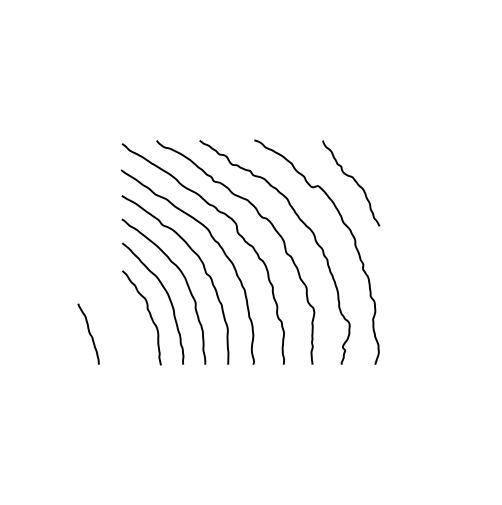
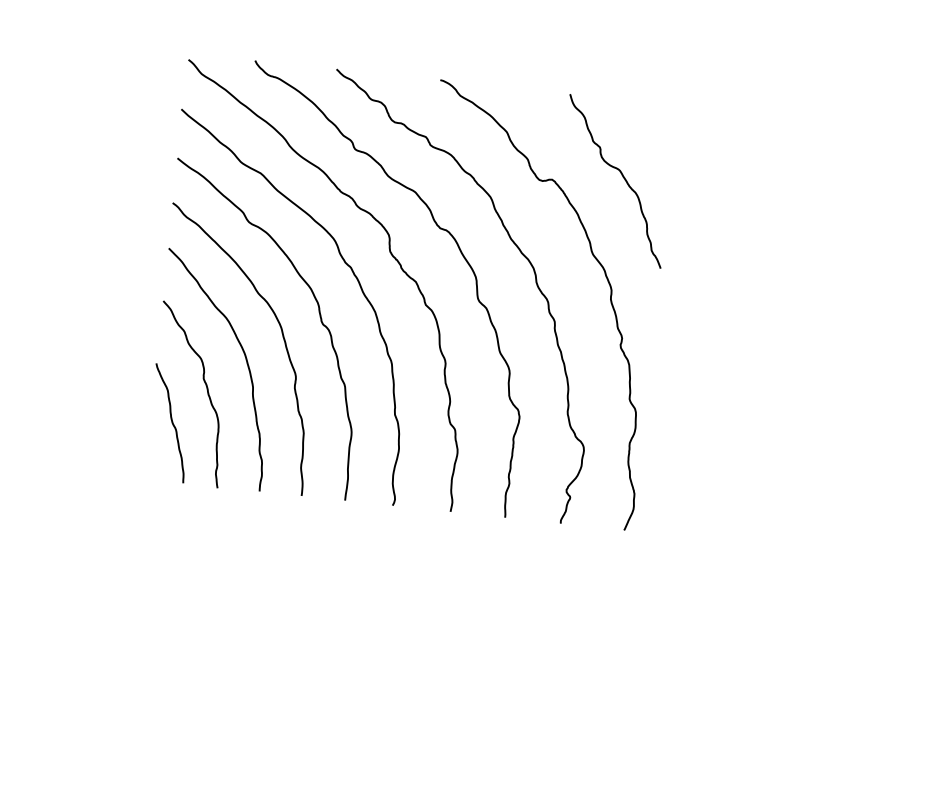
curve: (88, 333) -> (169, 421), moved

